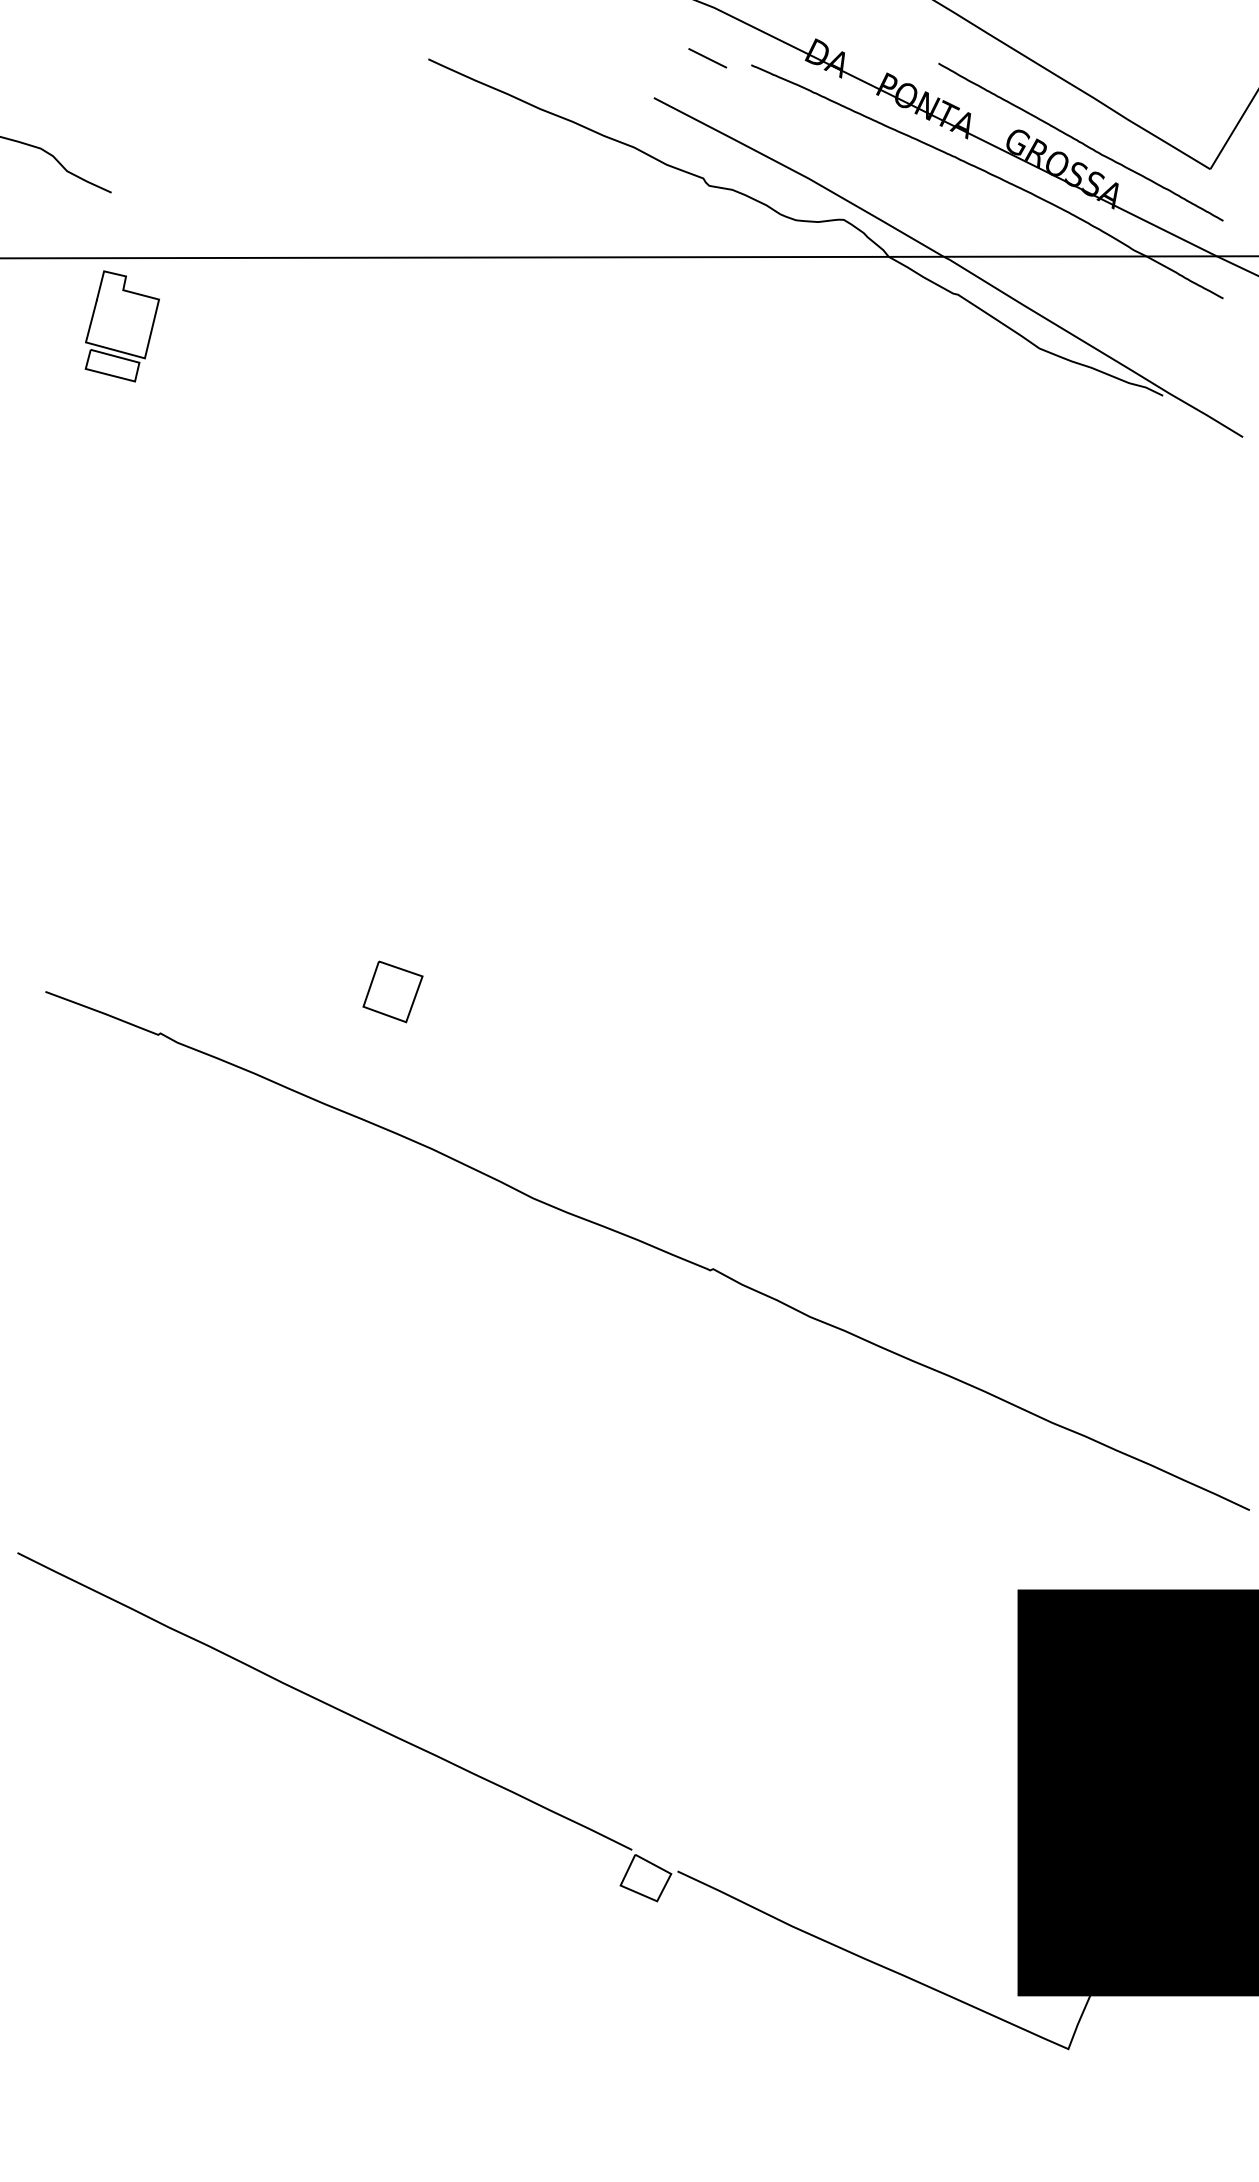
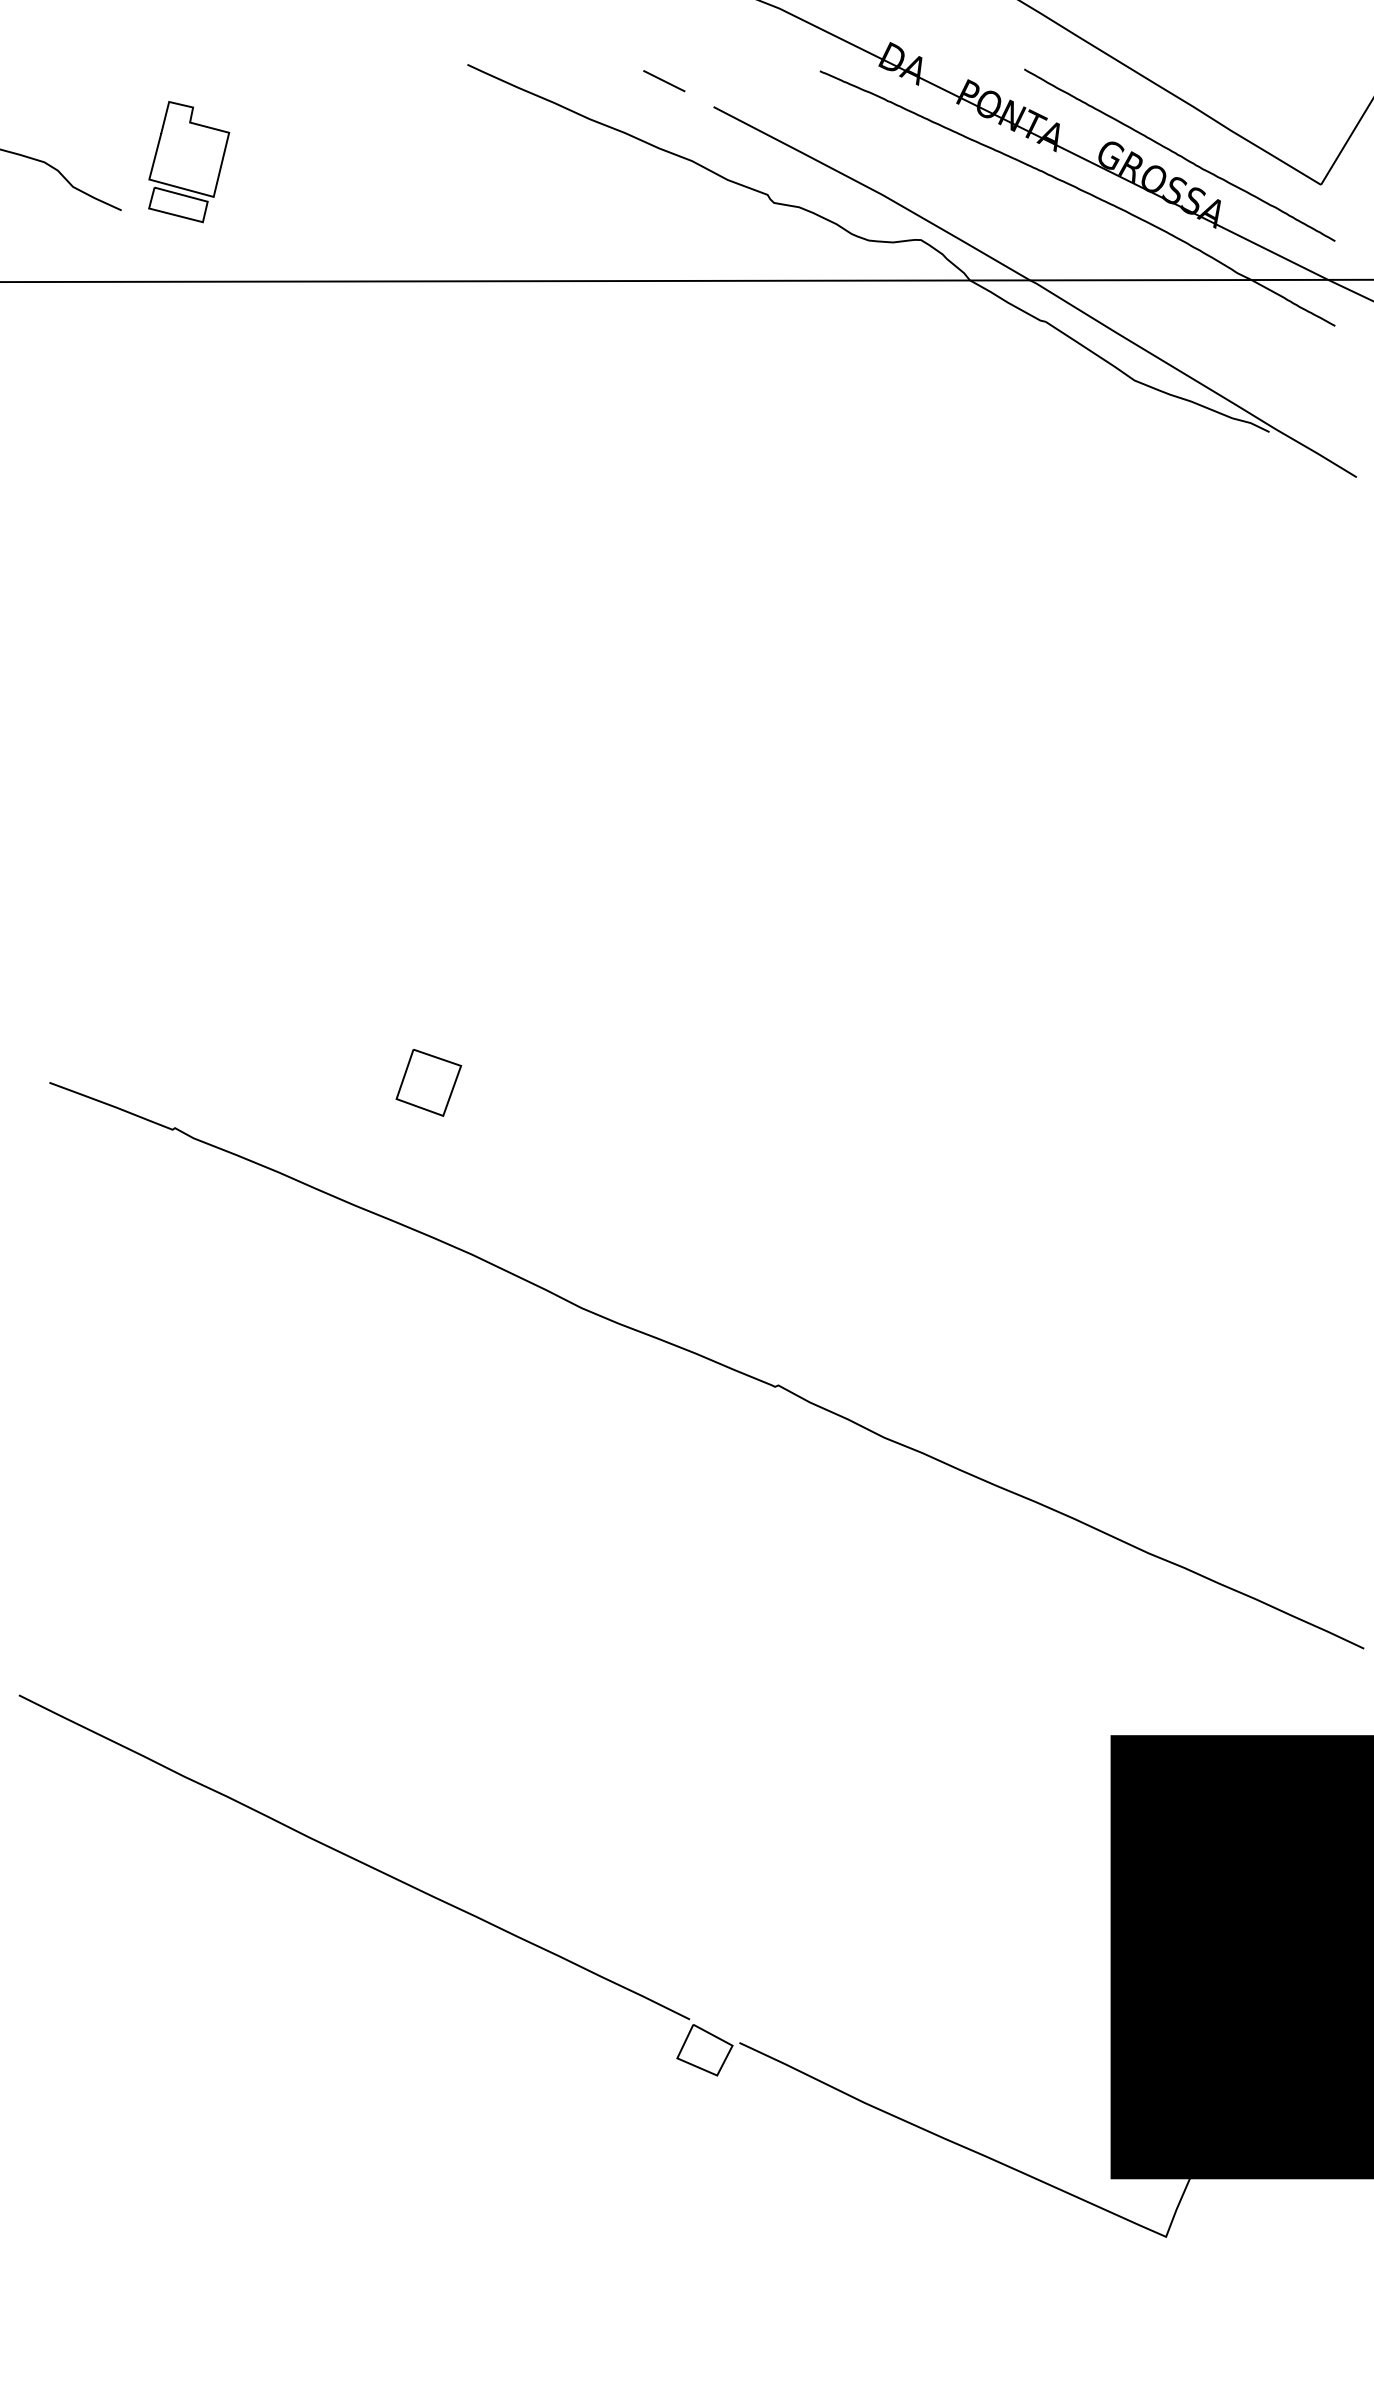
line: (707, 58) -> (664, 81), moved
part: (121, 326) -> (188, 162), moved

